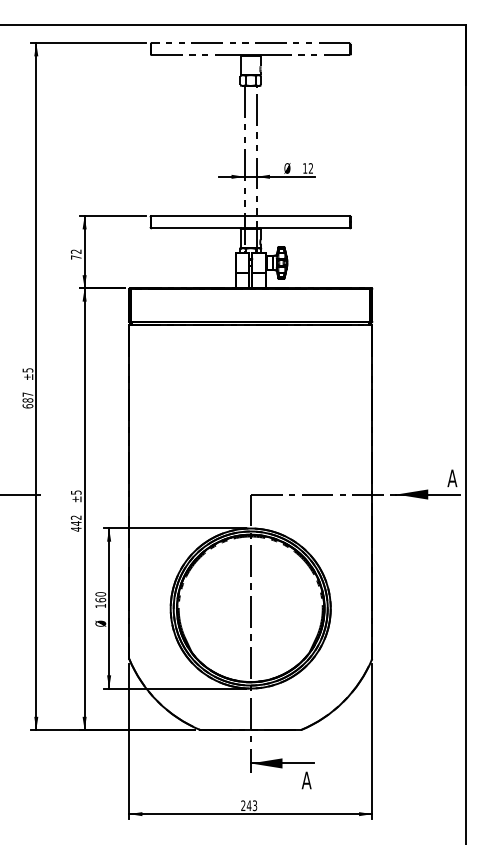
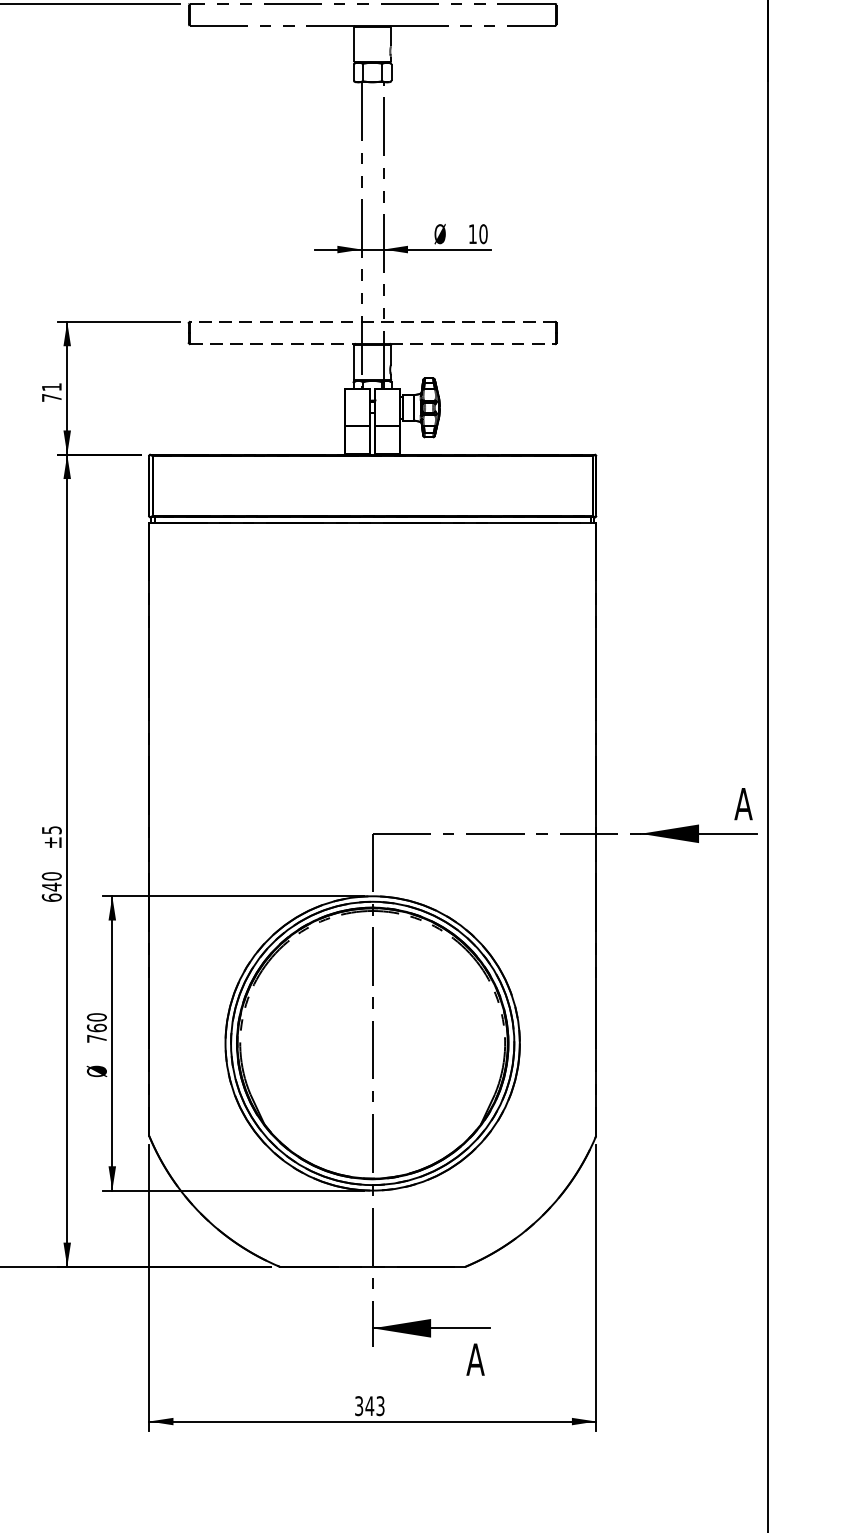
text: (310, 168) -> (482, 234), 12 -> 10
line: (250, 216) -> (372, 322), solid -> dashed
line: (196, 228) -> (272, 344), solid -> dashed
line: (305, 228) -> (473, 344), solid -> dashed
text: (75, 251) -> (50, 386), 72 -> 71
text: (75, 523) -> (50, 887), 442 -> 640
text: (100, 606) -> (96, 1039), 160 -> 760
text: (243, 806) -> (359, 1407), 243 -> 343

